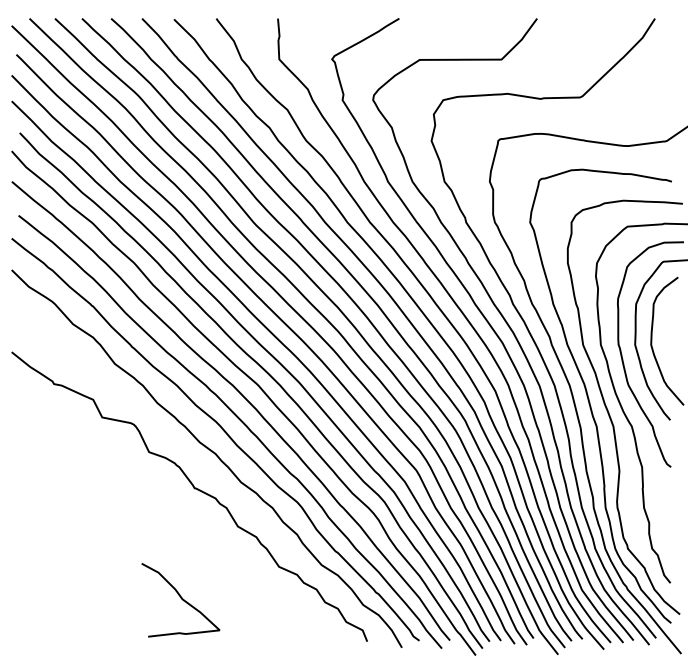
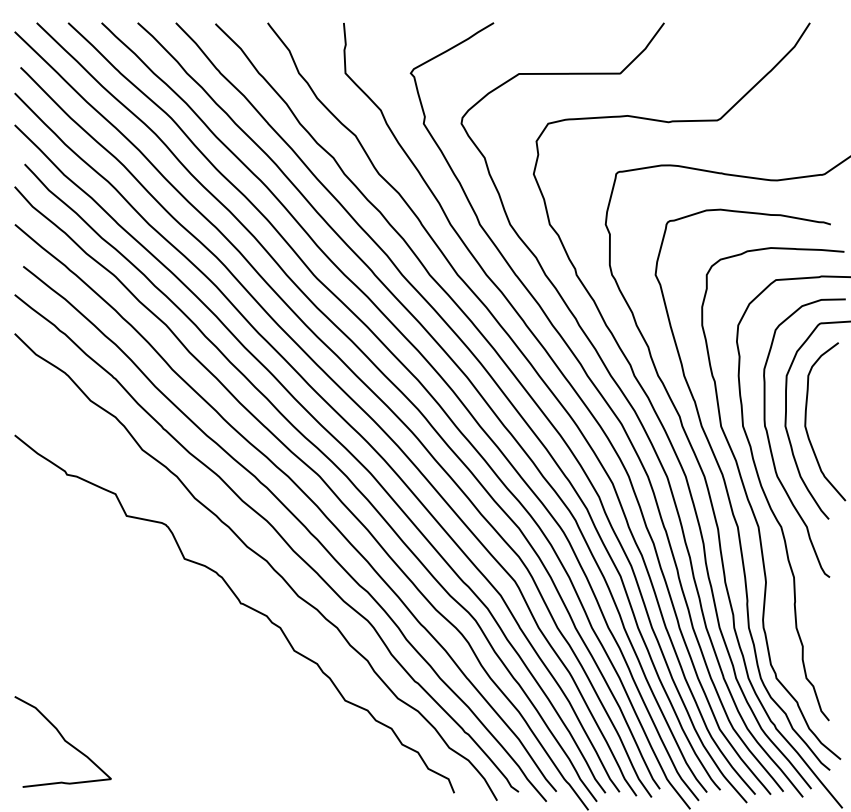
curve: (181, 599) -> (63, 741), moved

